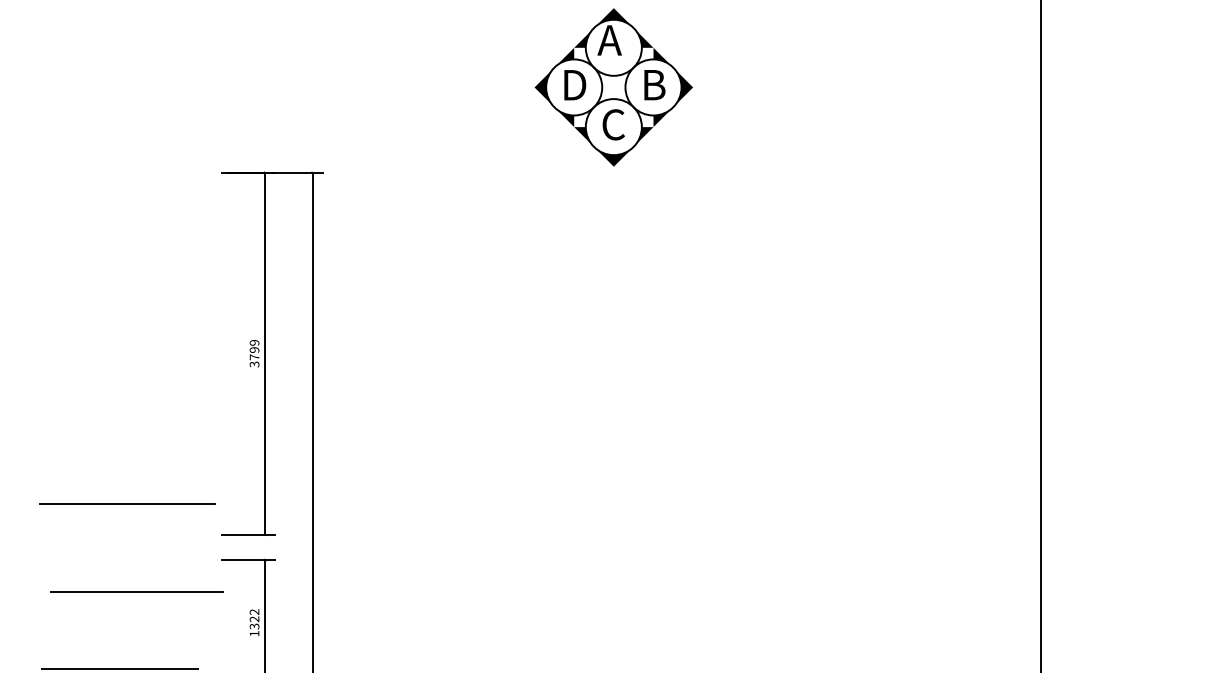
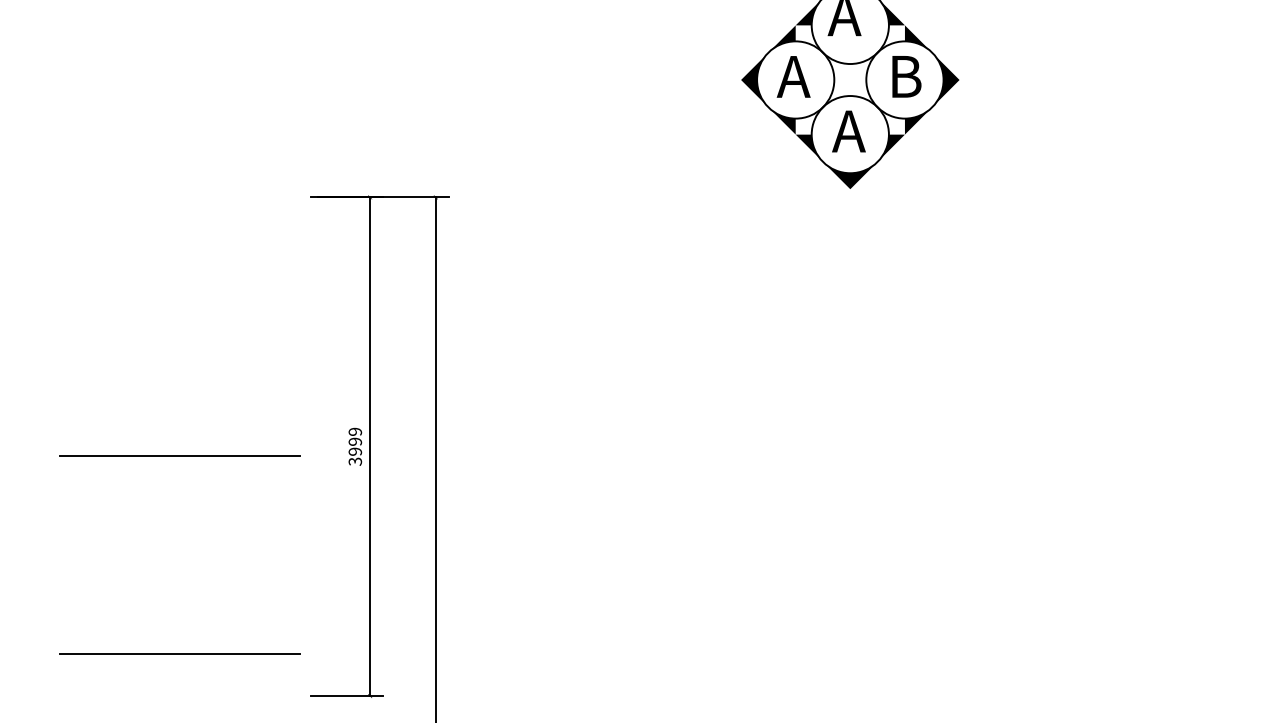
text: (573, 85) -> (794, 77), D -> A
text: (612, 124) -> (848, 131), C -> A
text: (254, 357) -> (355, 452), 3799 -> 3999
line: (127, 359) -> (180, 454), added

